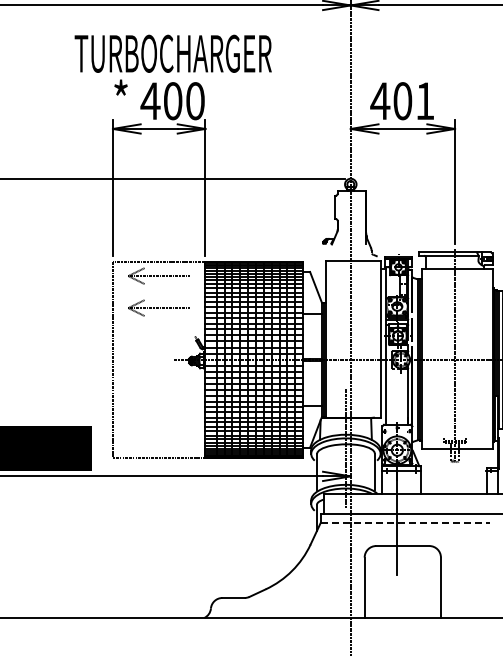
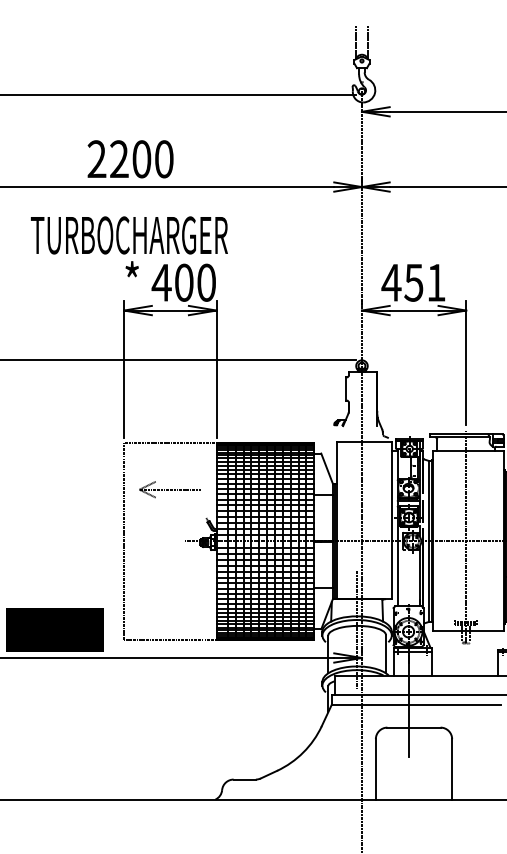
text: (173, 53) -> (129, 235), moved
text: (402, 100) -> (413, 282), 401 -> 451
part: (158, 275) -> (169, 457), removed
line: (405, 522) -> (416, 704), dashed -> solid

